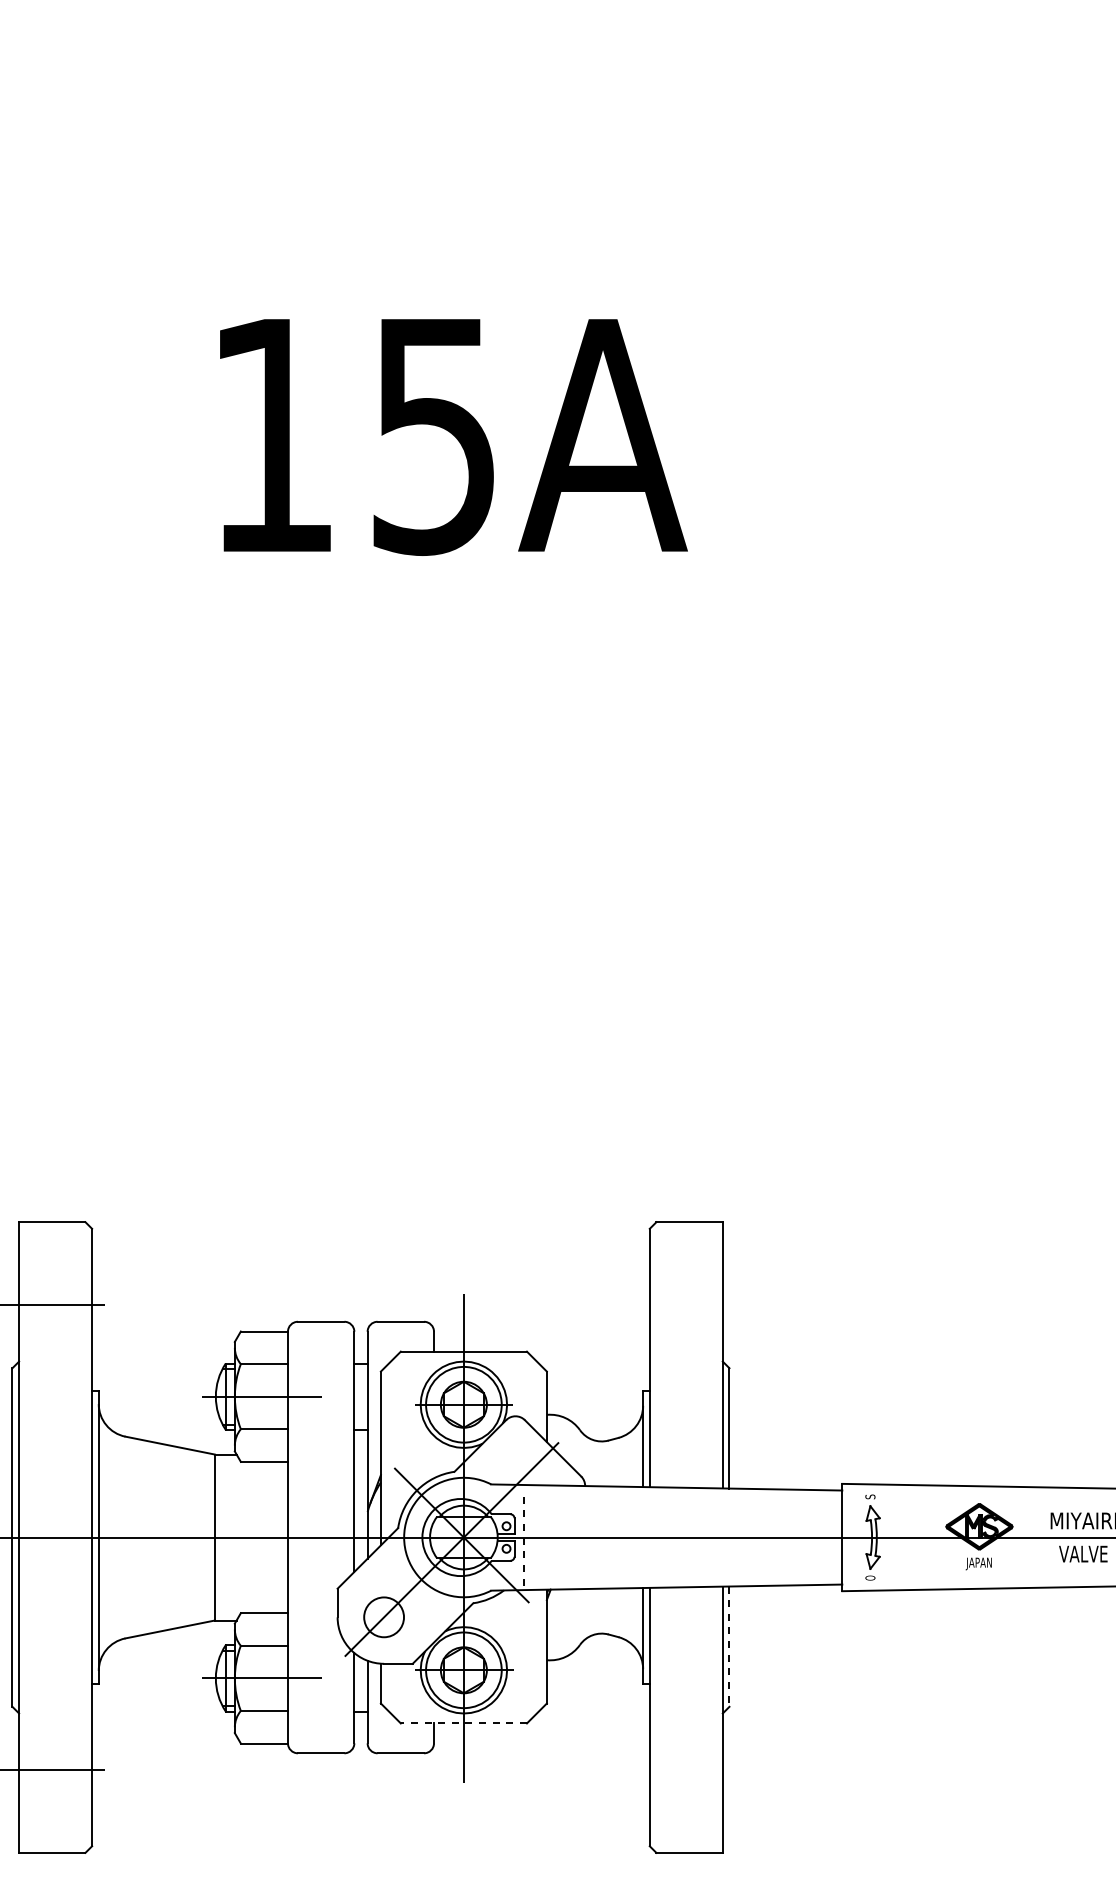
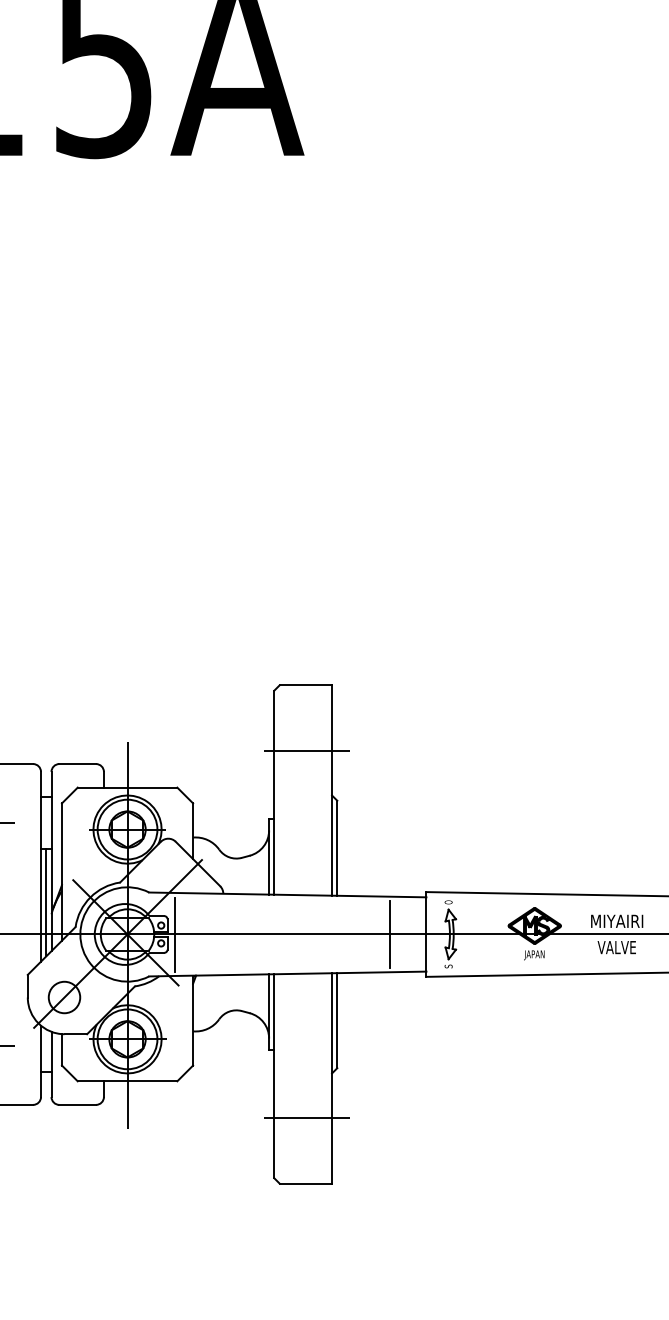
line: (691, 1305) -> (307, 751), added
text: (870, 1496) -> (448, 902), S -> O
line: (361, 1497) -> (46, 902), added
line: (523, 1537) -> (174, 934), dashed -> solid
line: (795, 1537) -> (389, 934), added
text: (870, 1577) -> (448, 966), O -> S
line: (729, 1647) -> (337, 1021), dashed -> solid
line: (463, 1723) -> (127, 1081), dashed -> solid
line: (691, 1769) -> (307, 1117), added

